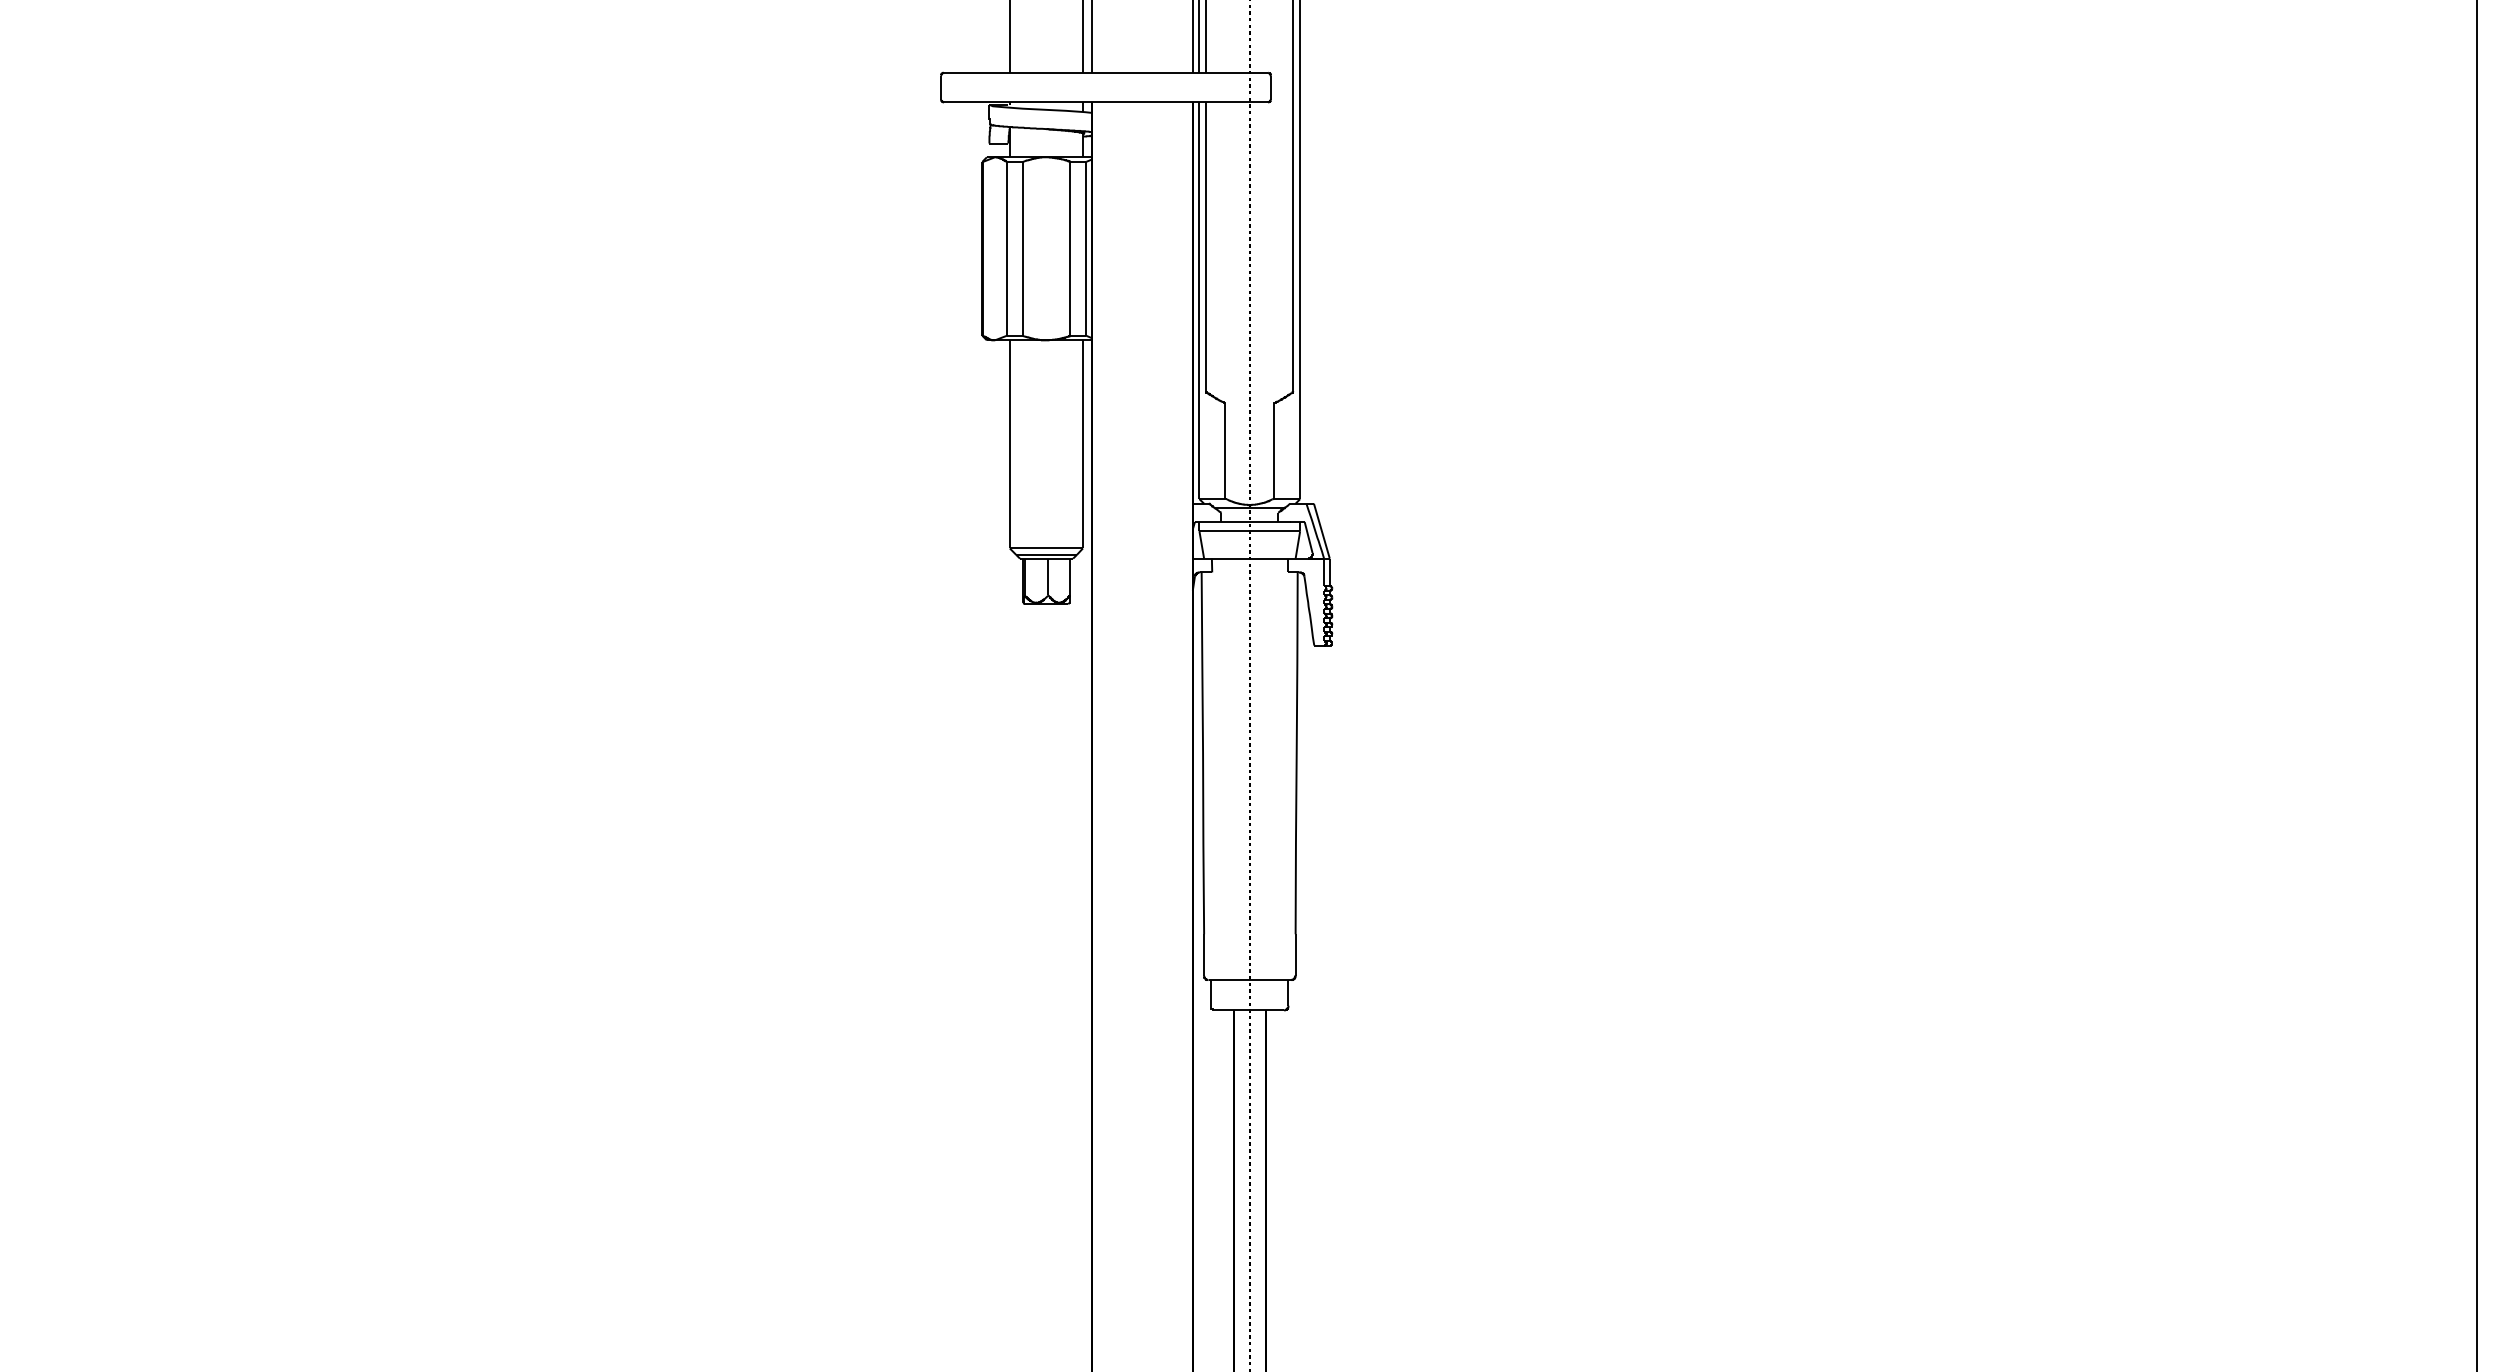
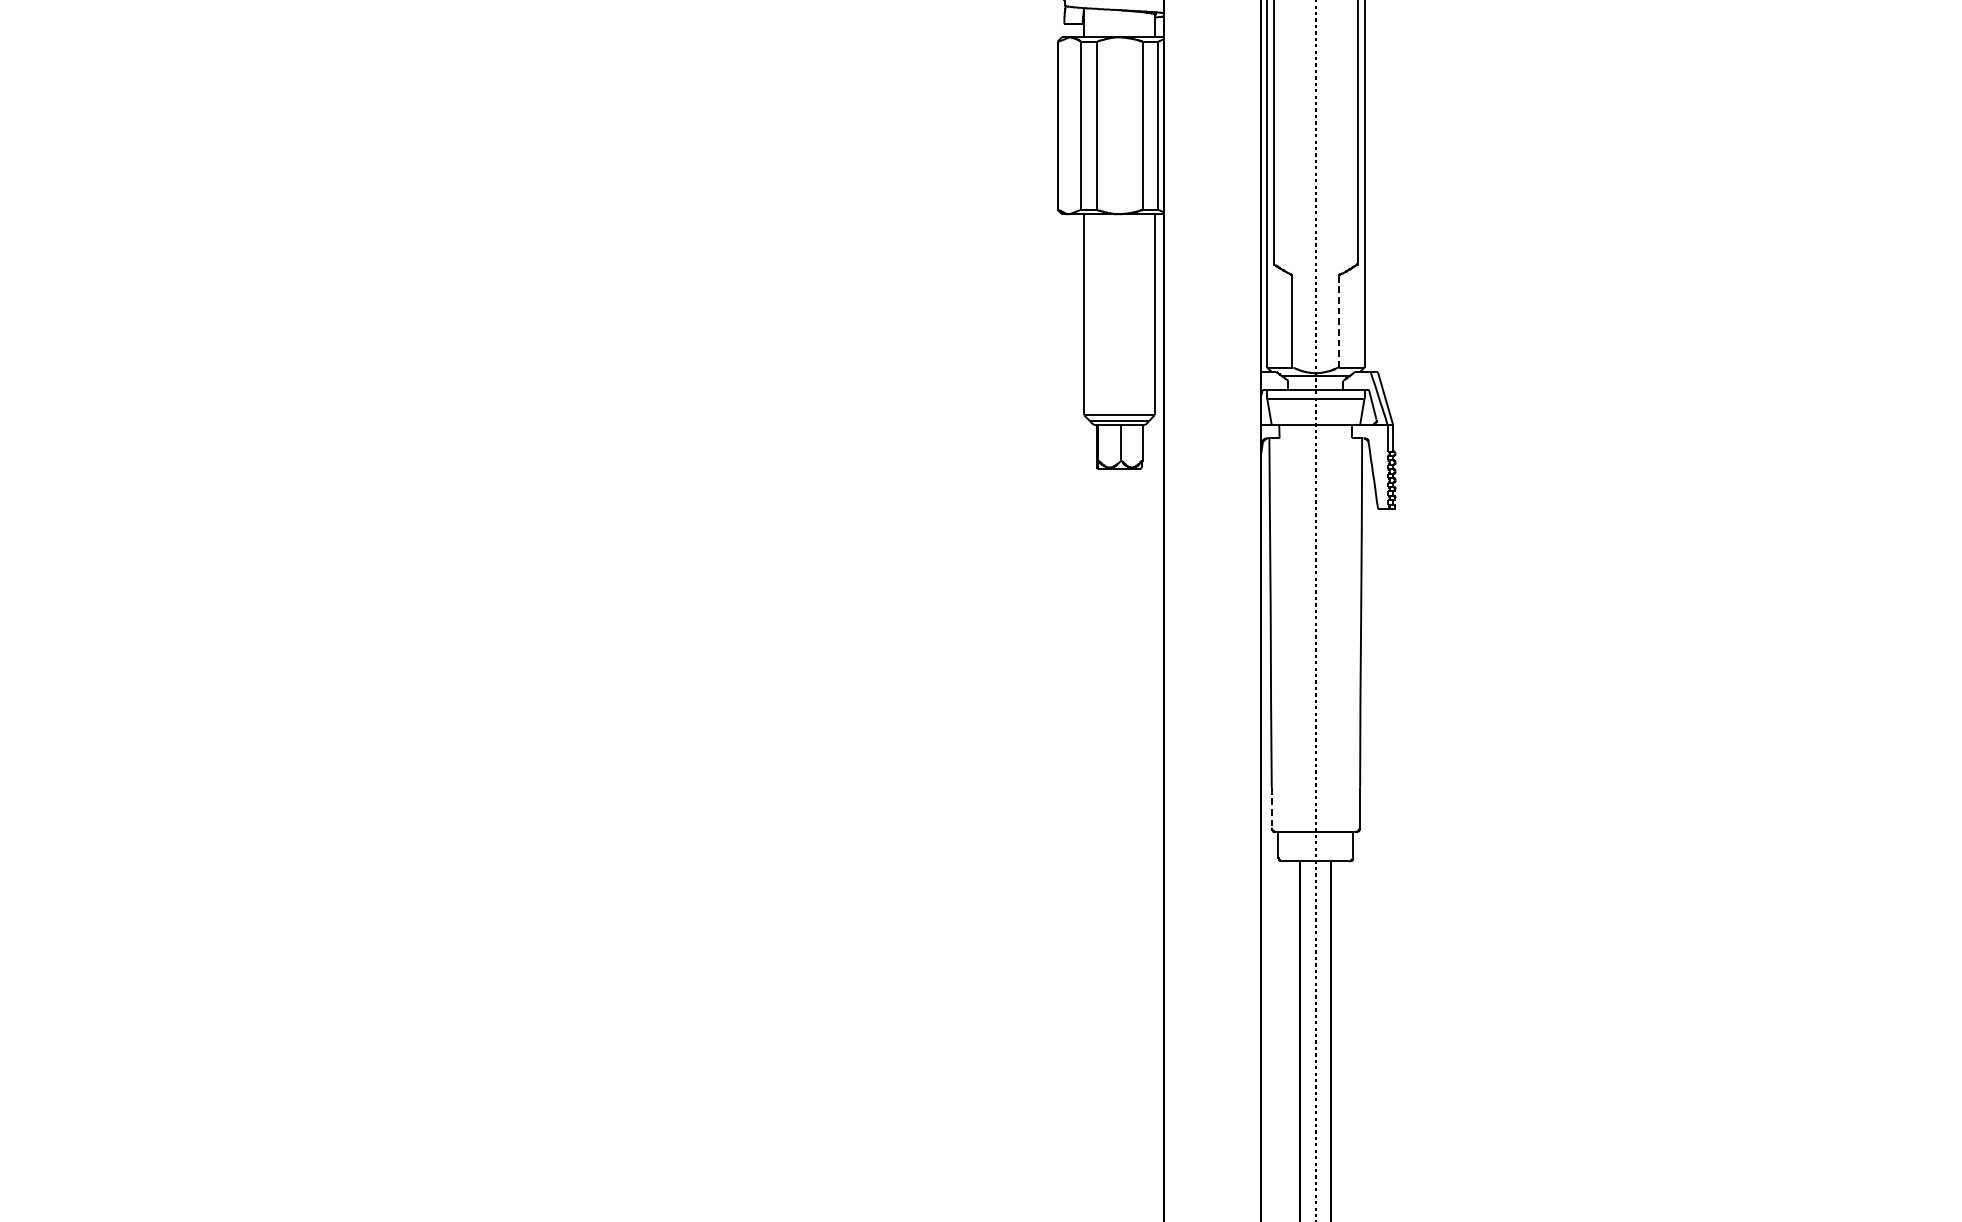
line: (1274, 451) -> (1339, 321), solid -> dashed
line: (1204, 954) -> (1272, 807), solid -> dashed

